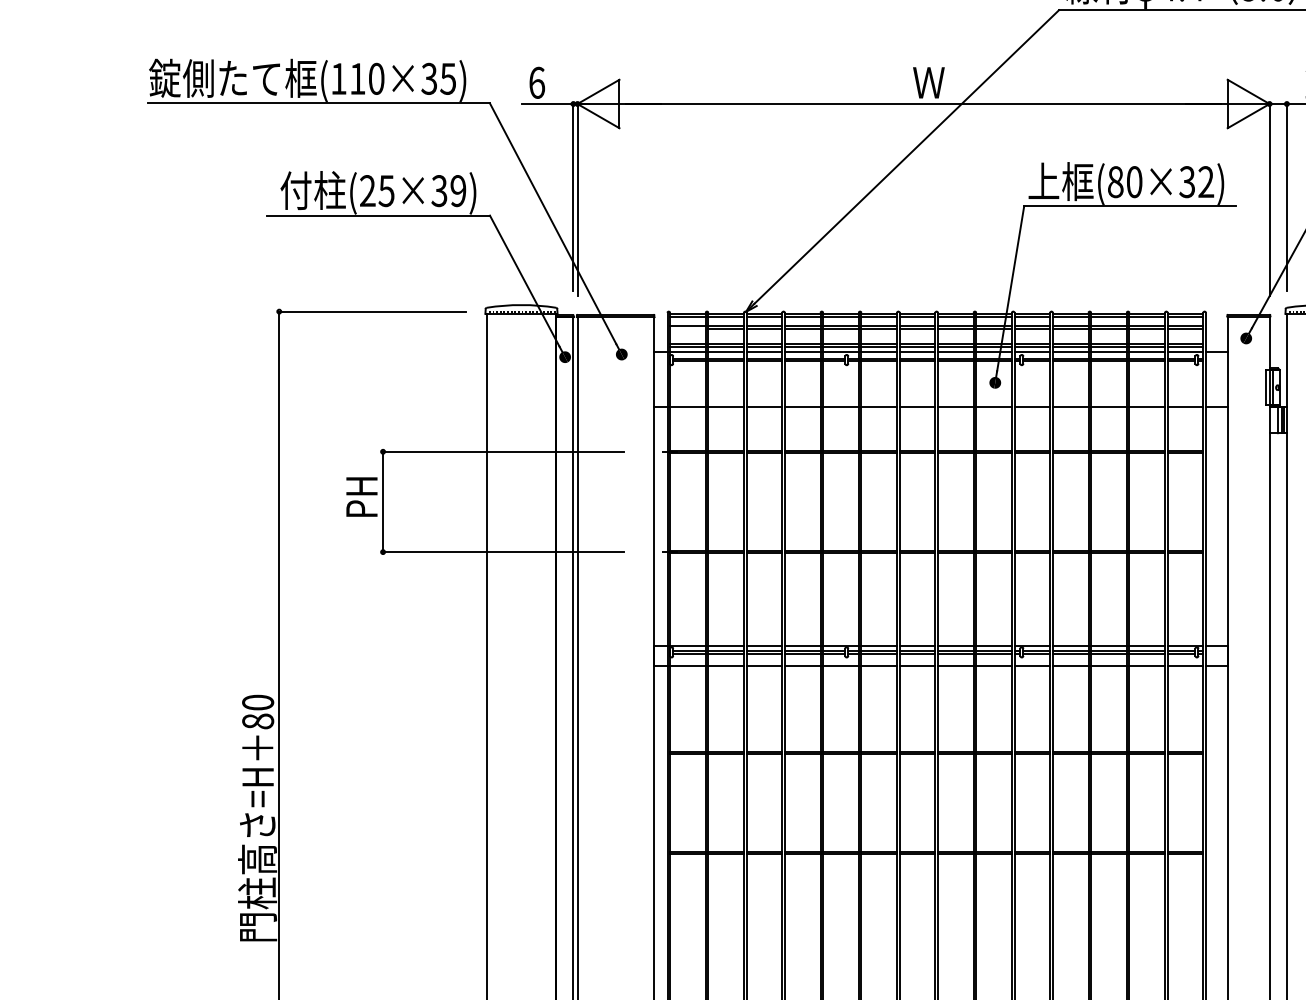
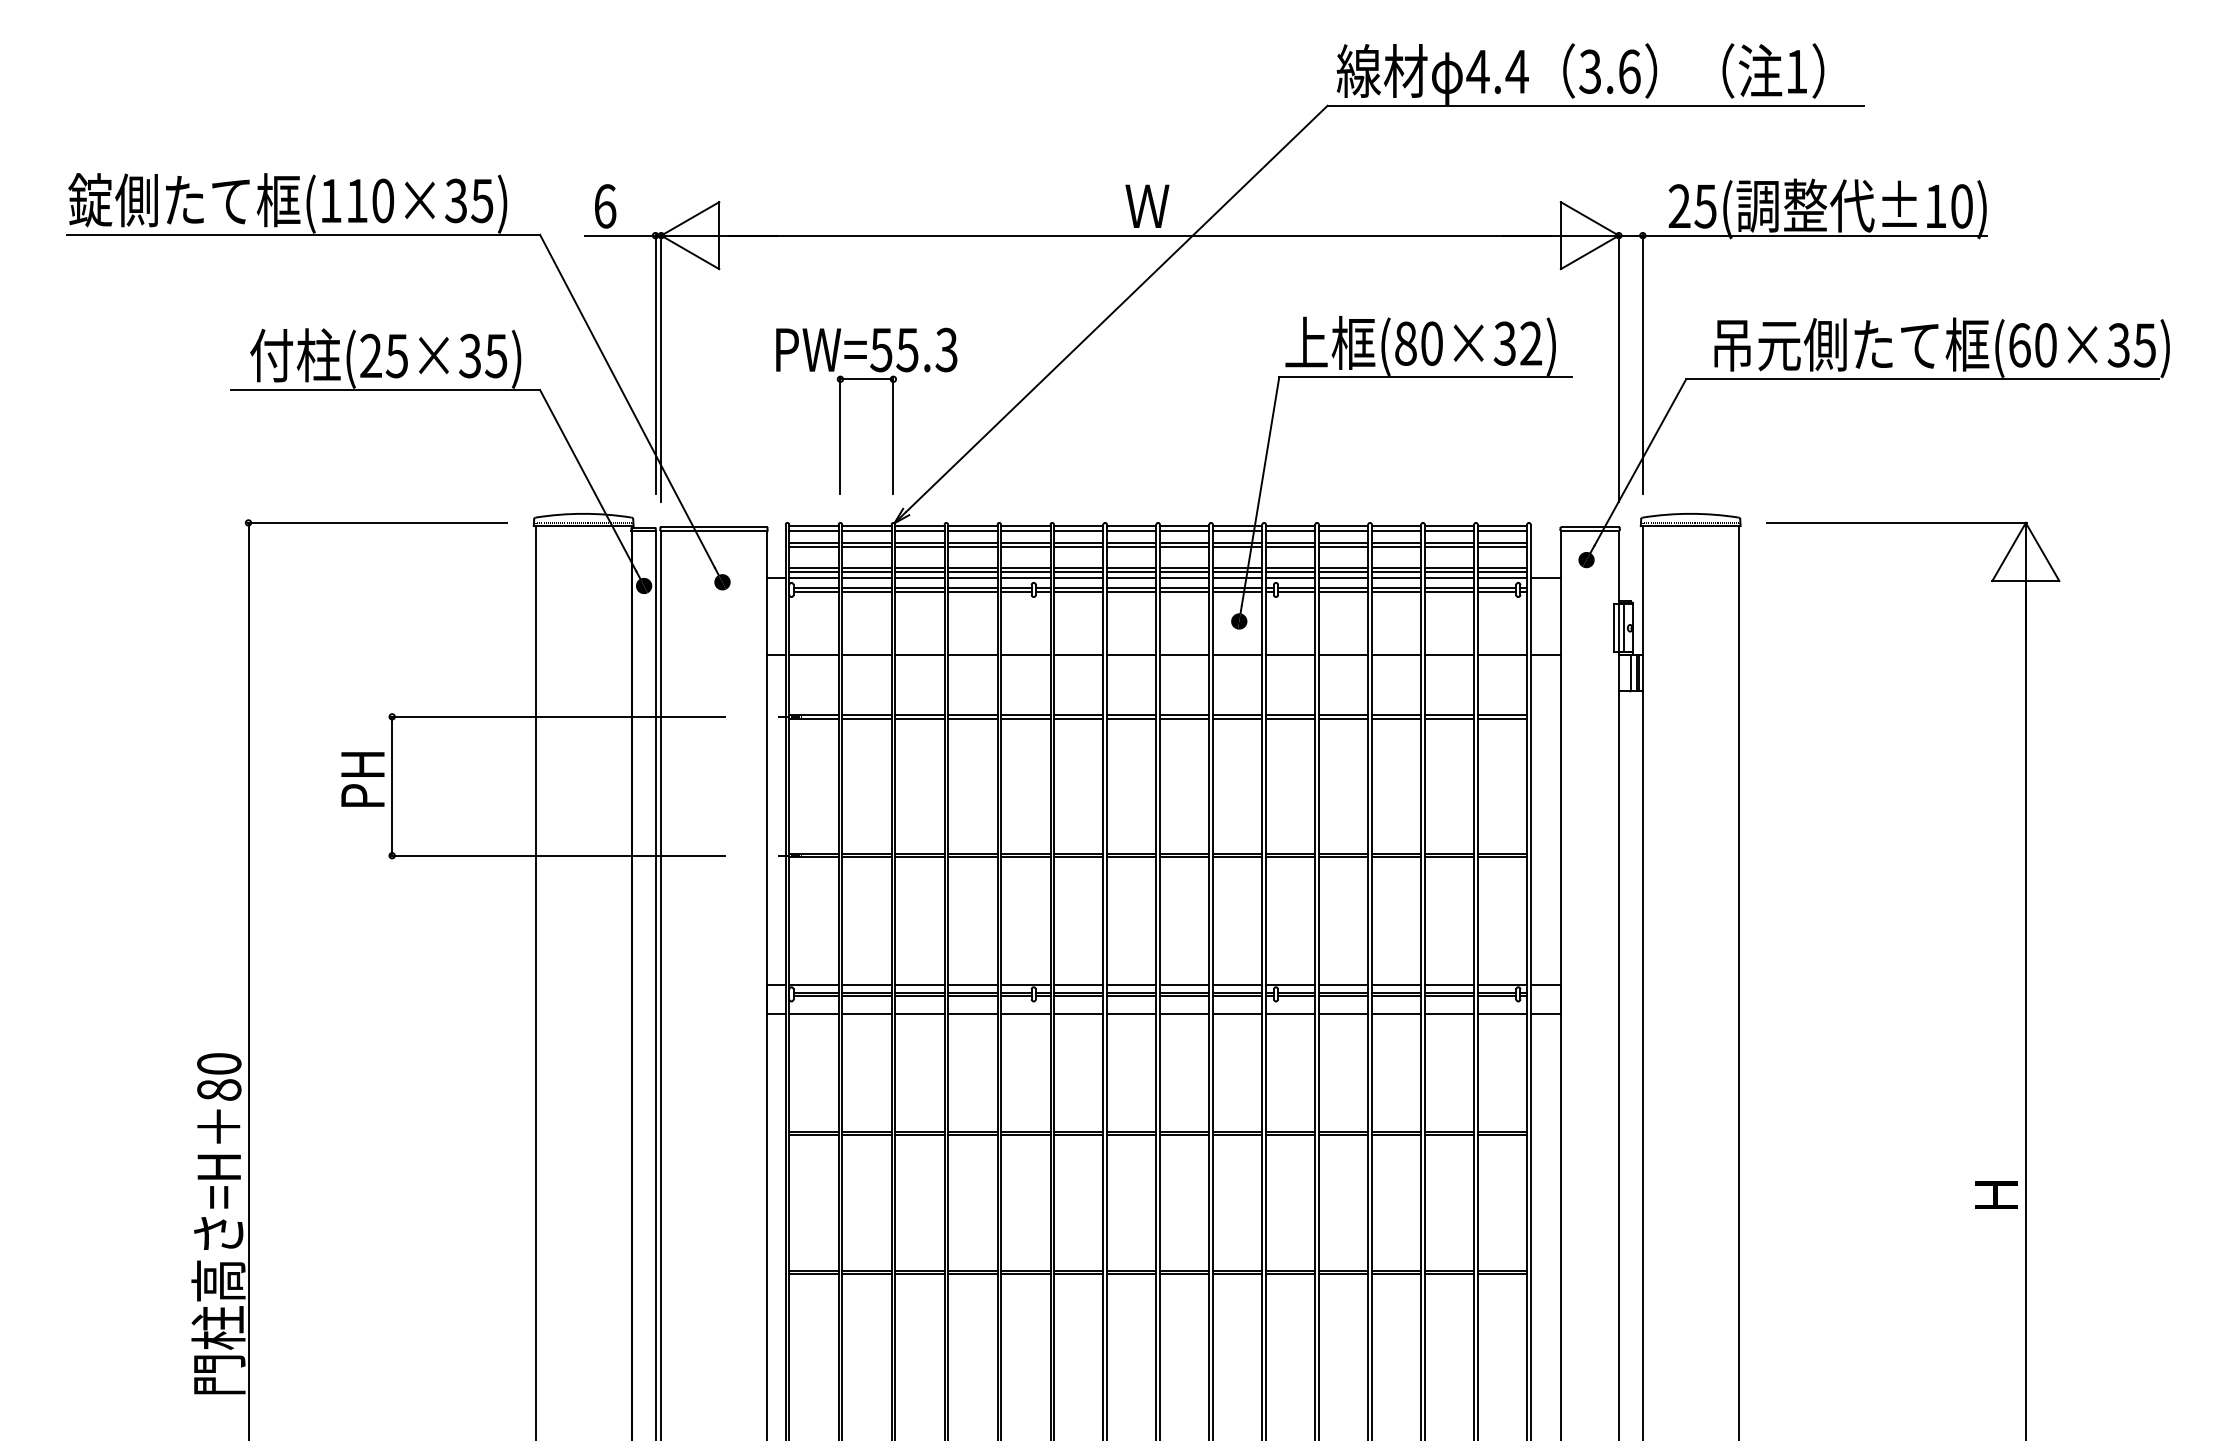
text: (458, 190) -> (496, 355), (25×39) -> (25×35)
part: (707, 230) -> (840, 410), added
line: (687, 329) -> (813, 547), added

